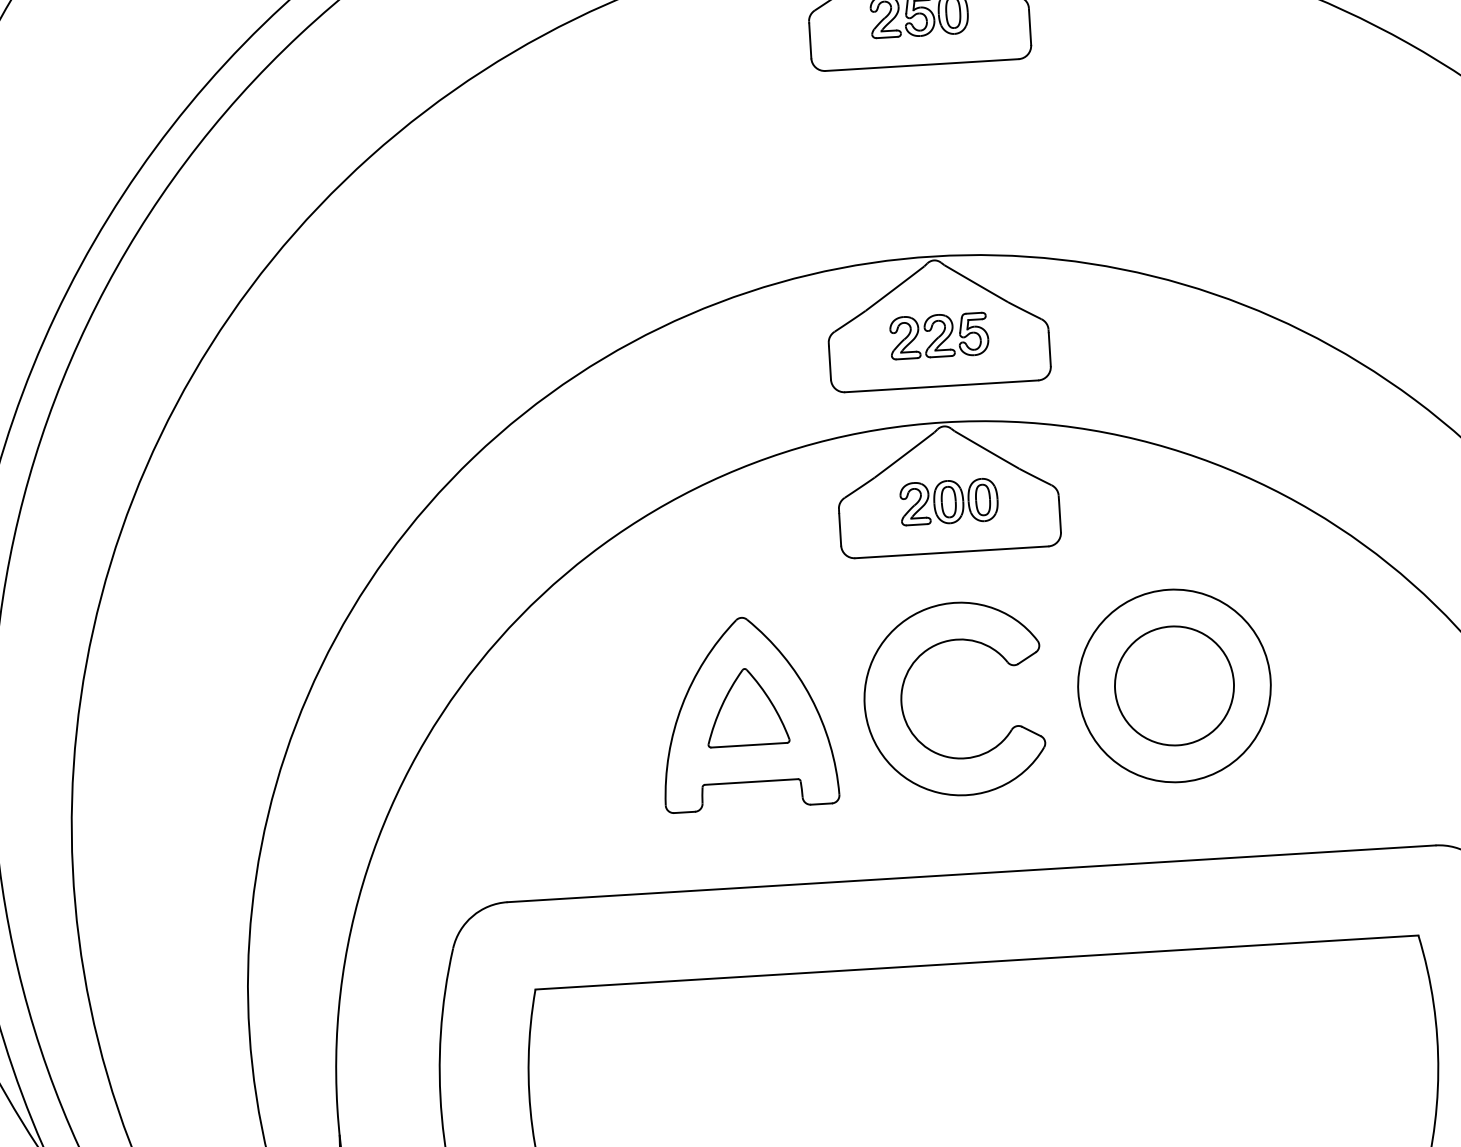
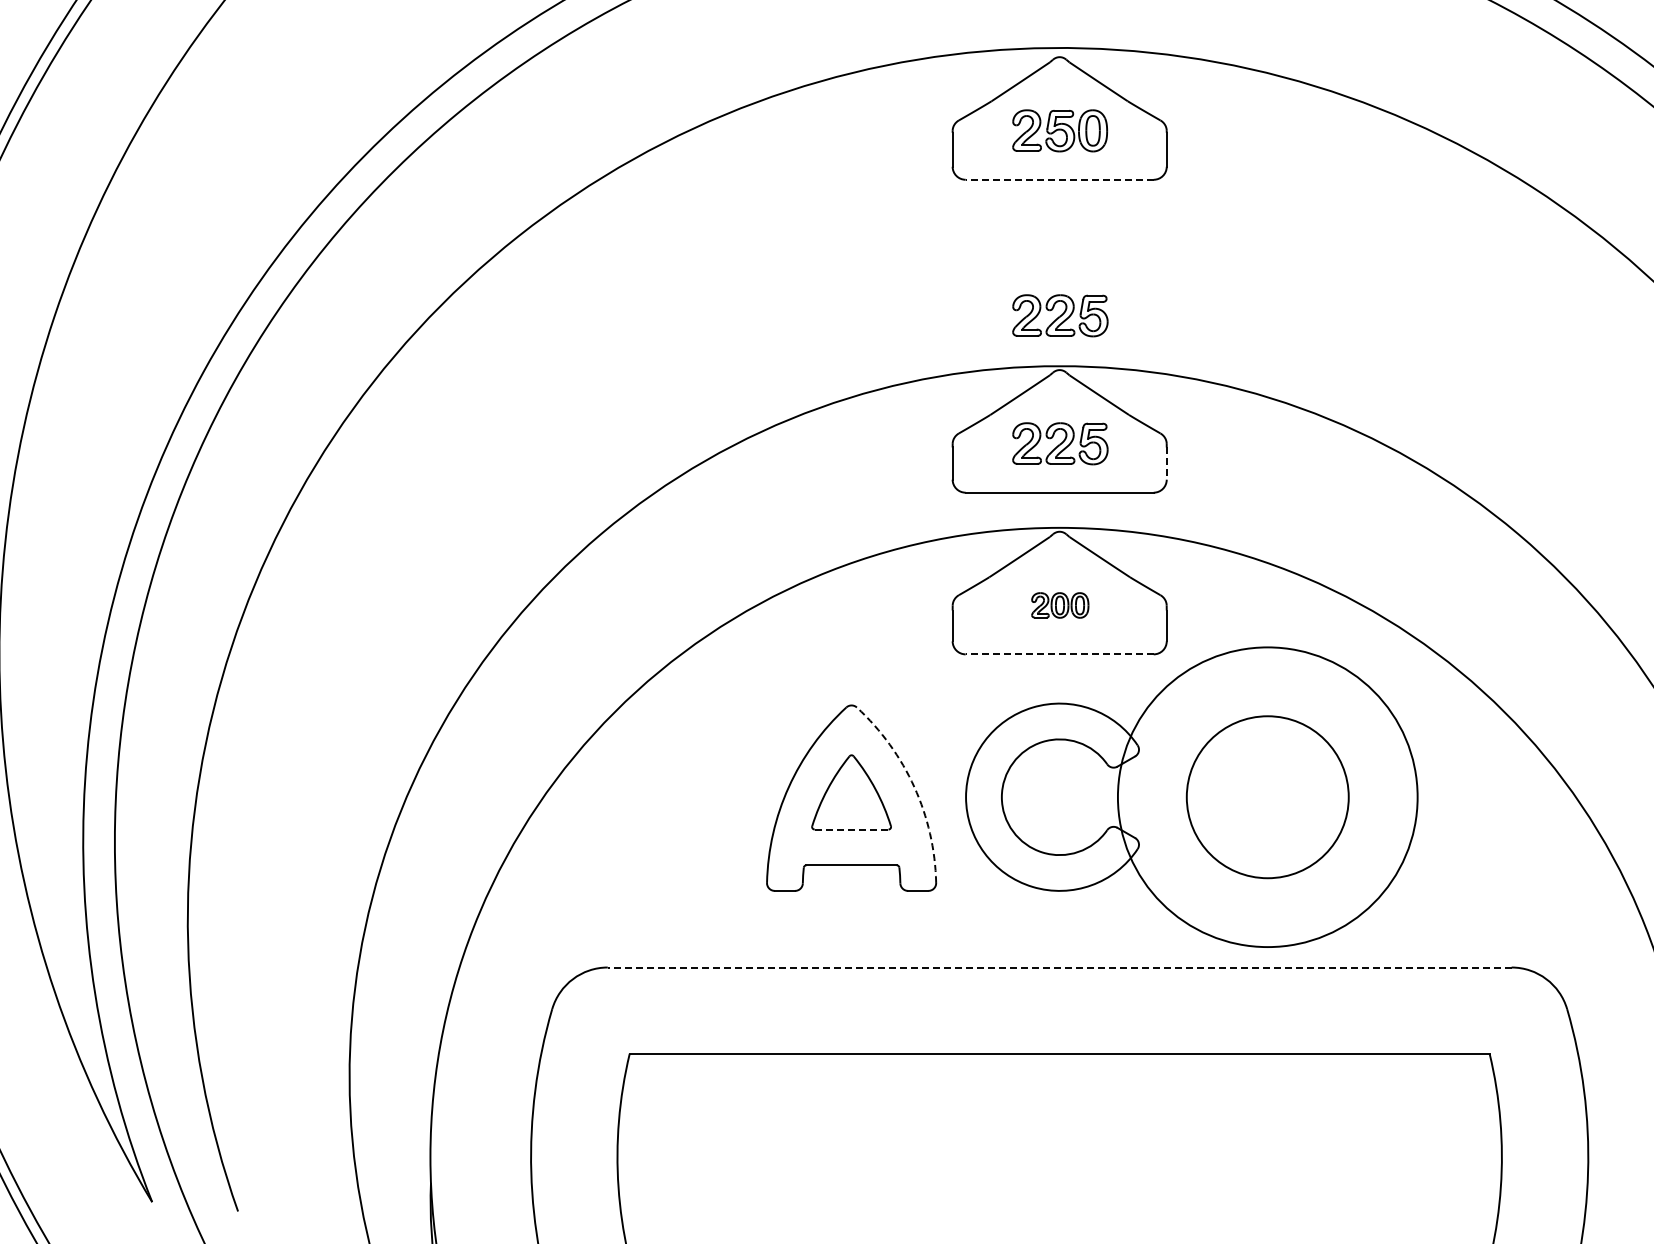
line: (921, 64) -> (1059, 179), solid -> dashed
part: (931, 204) -> (1060, 315), added
line: (1049, 350) -> (1166, 464), solid -> dashed
part: (949, 502) -> (1060, 605), size x0.6
line: (951, 552) -> (1059, 654), solid -> dashed
circle: (1174, 685) -> (1267, 796), size x1.6
circle: (1174, 686) -> (1267, 797), size x1.4
arc: (811, 698) -> (914, 787), solid -> dashed
line: (749, 745) -> (851, 829), solid -> dashed
line: (971, 873) -> (1059, 967), solid -> dashed

